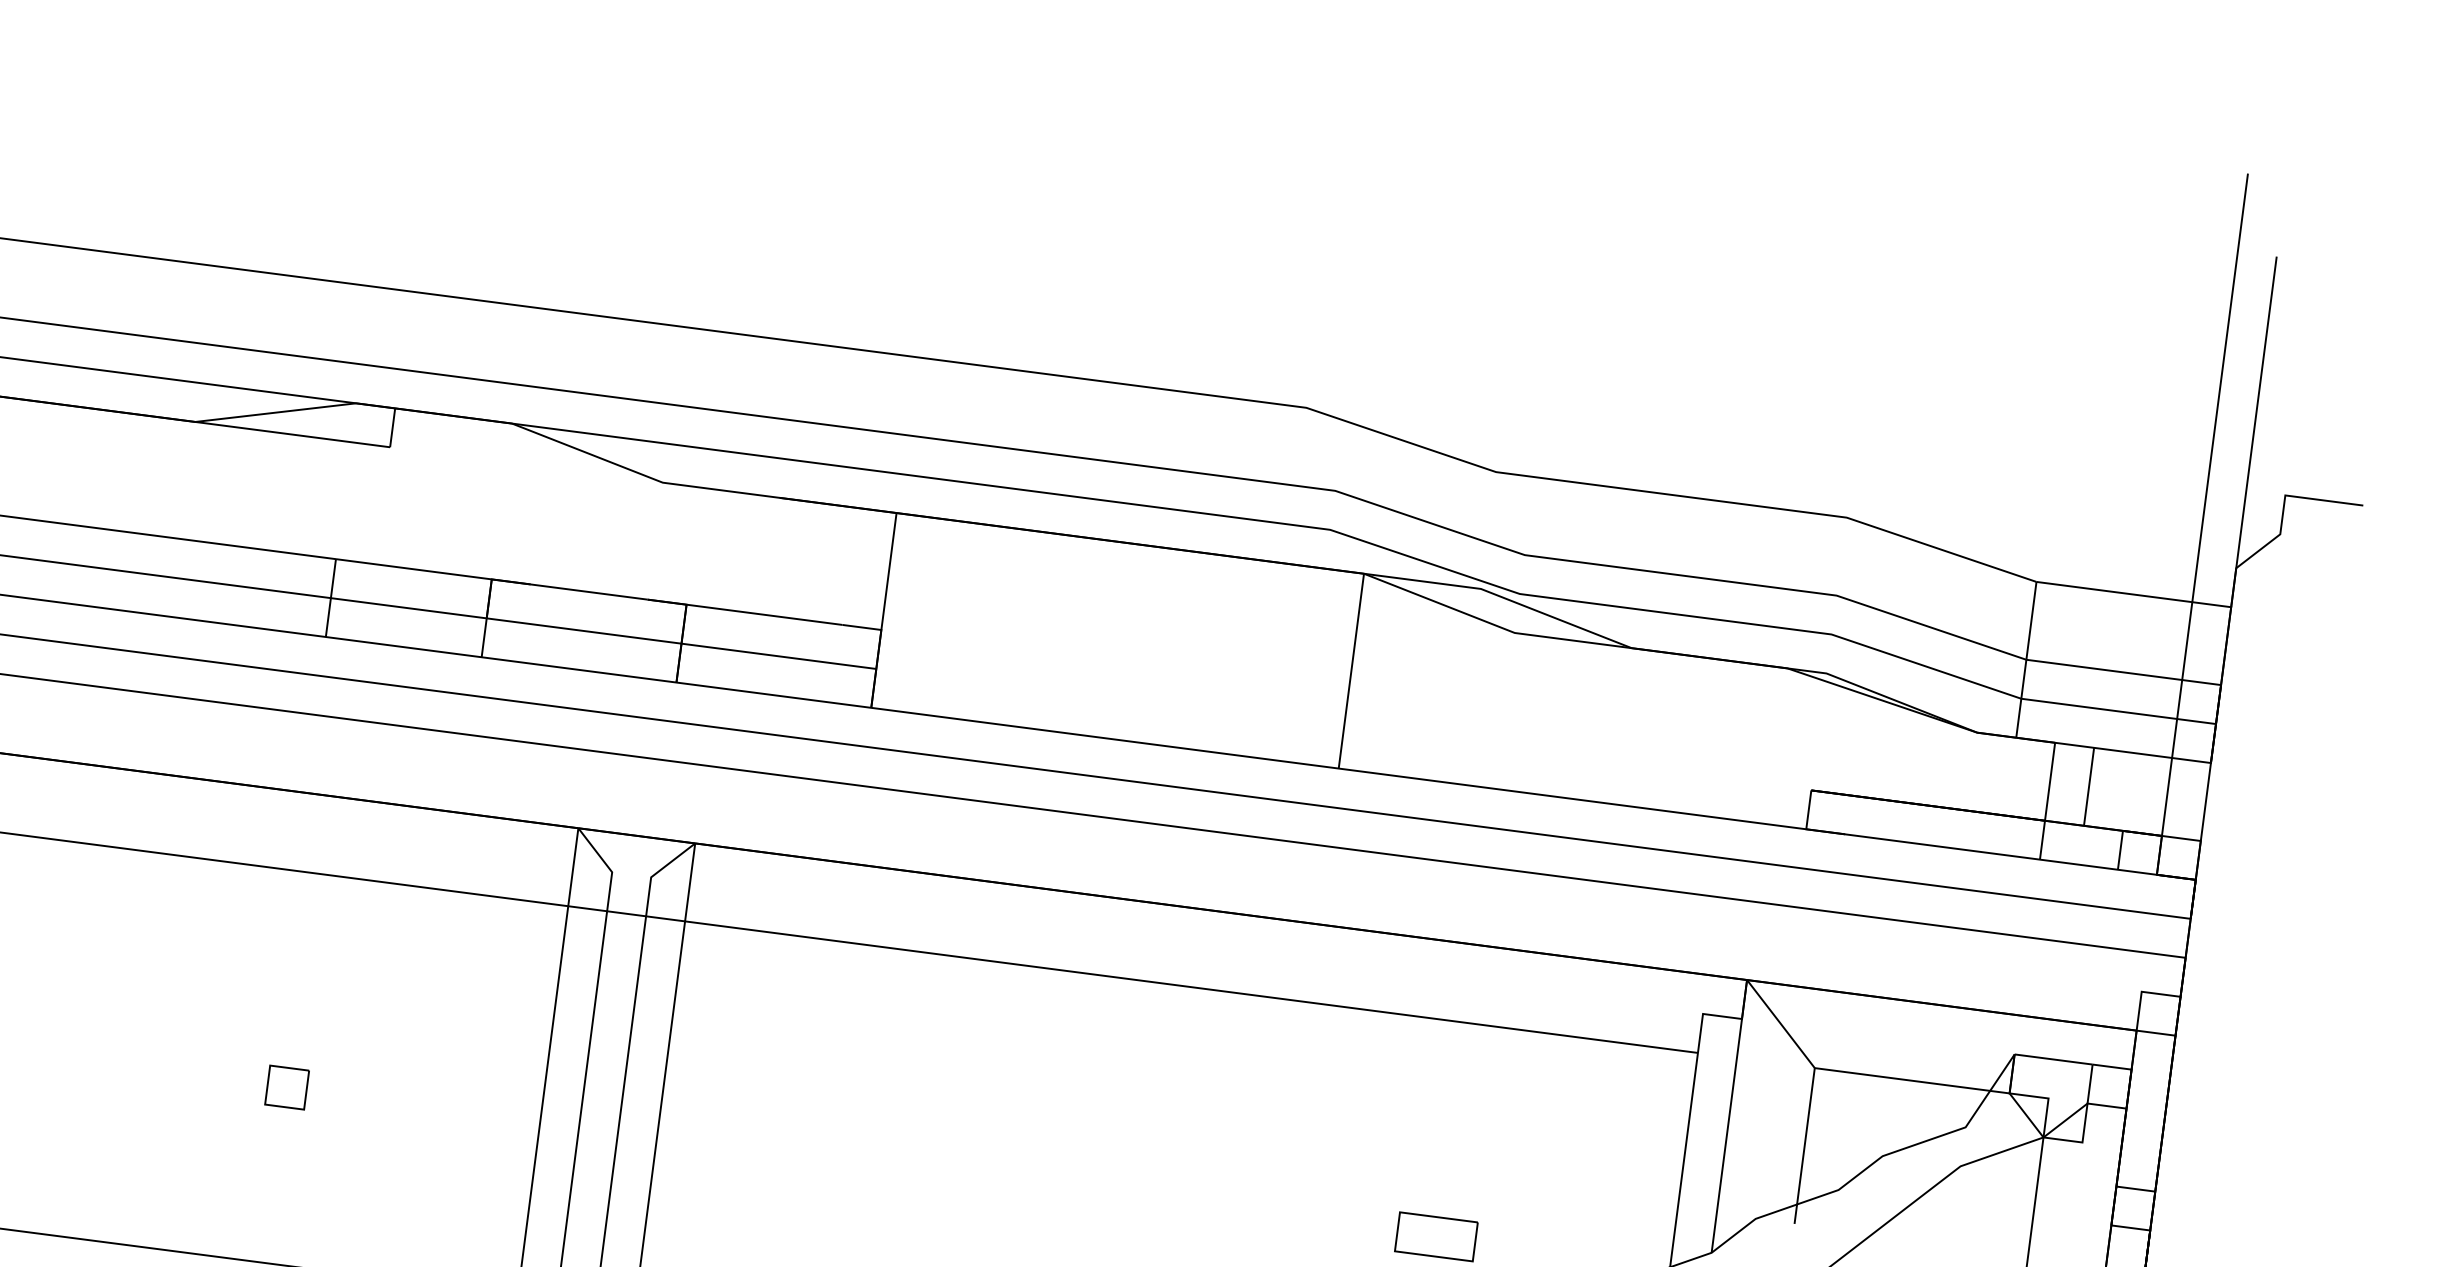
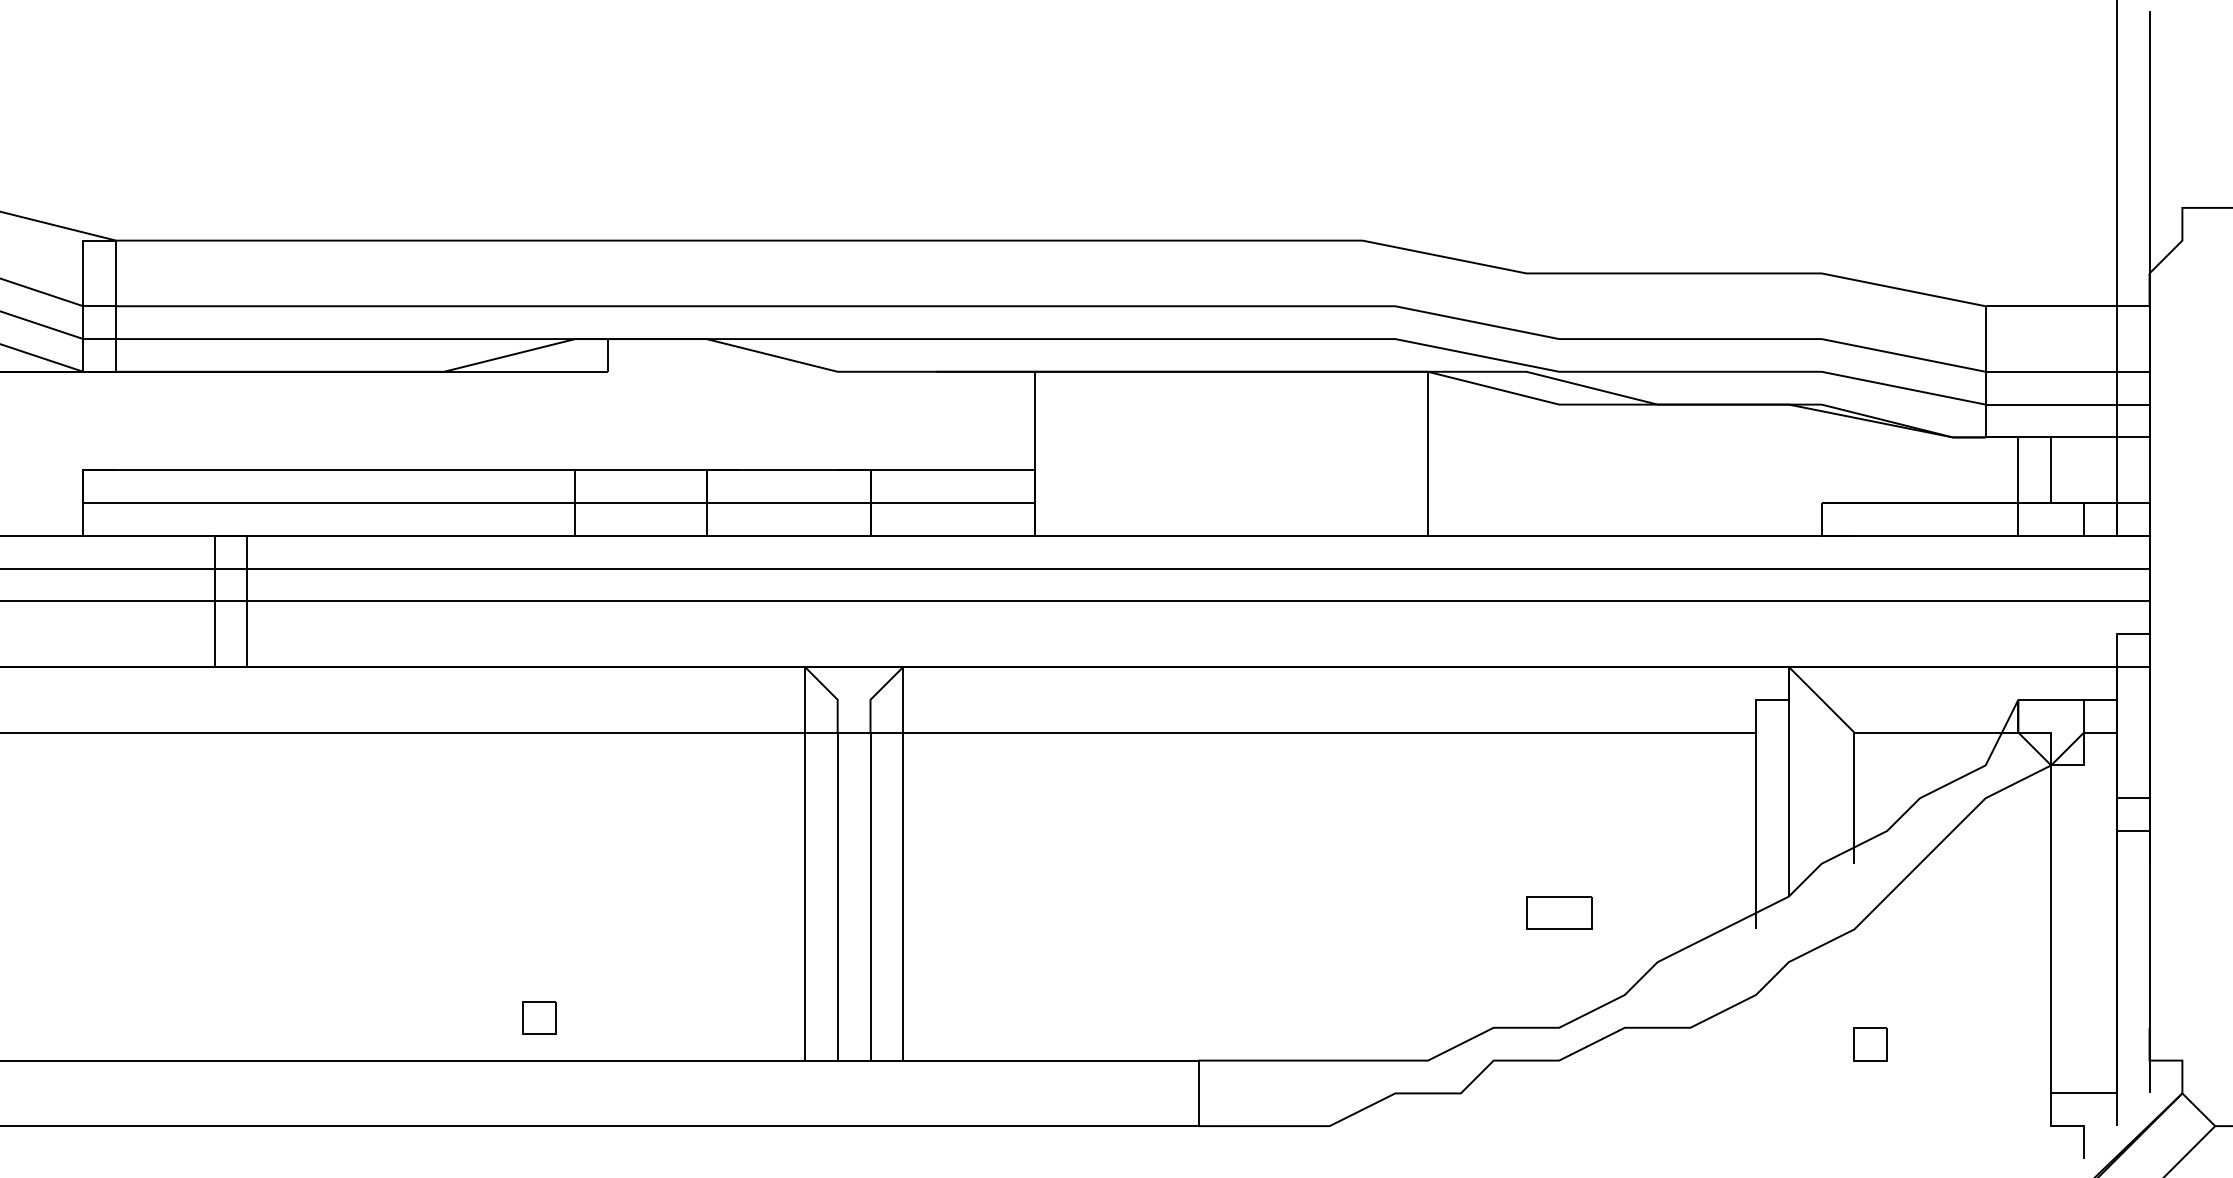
part: (286, 1086) -> (539, 1017), moved

